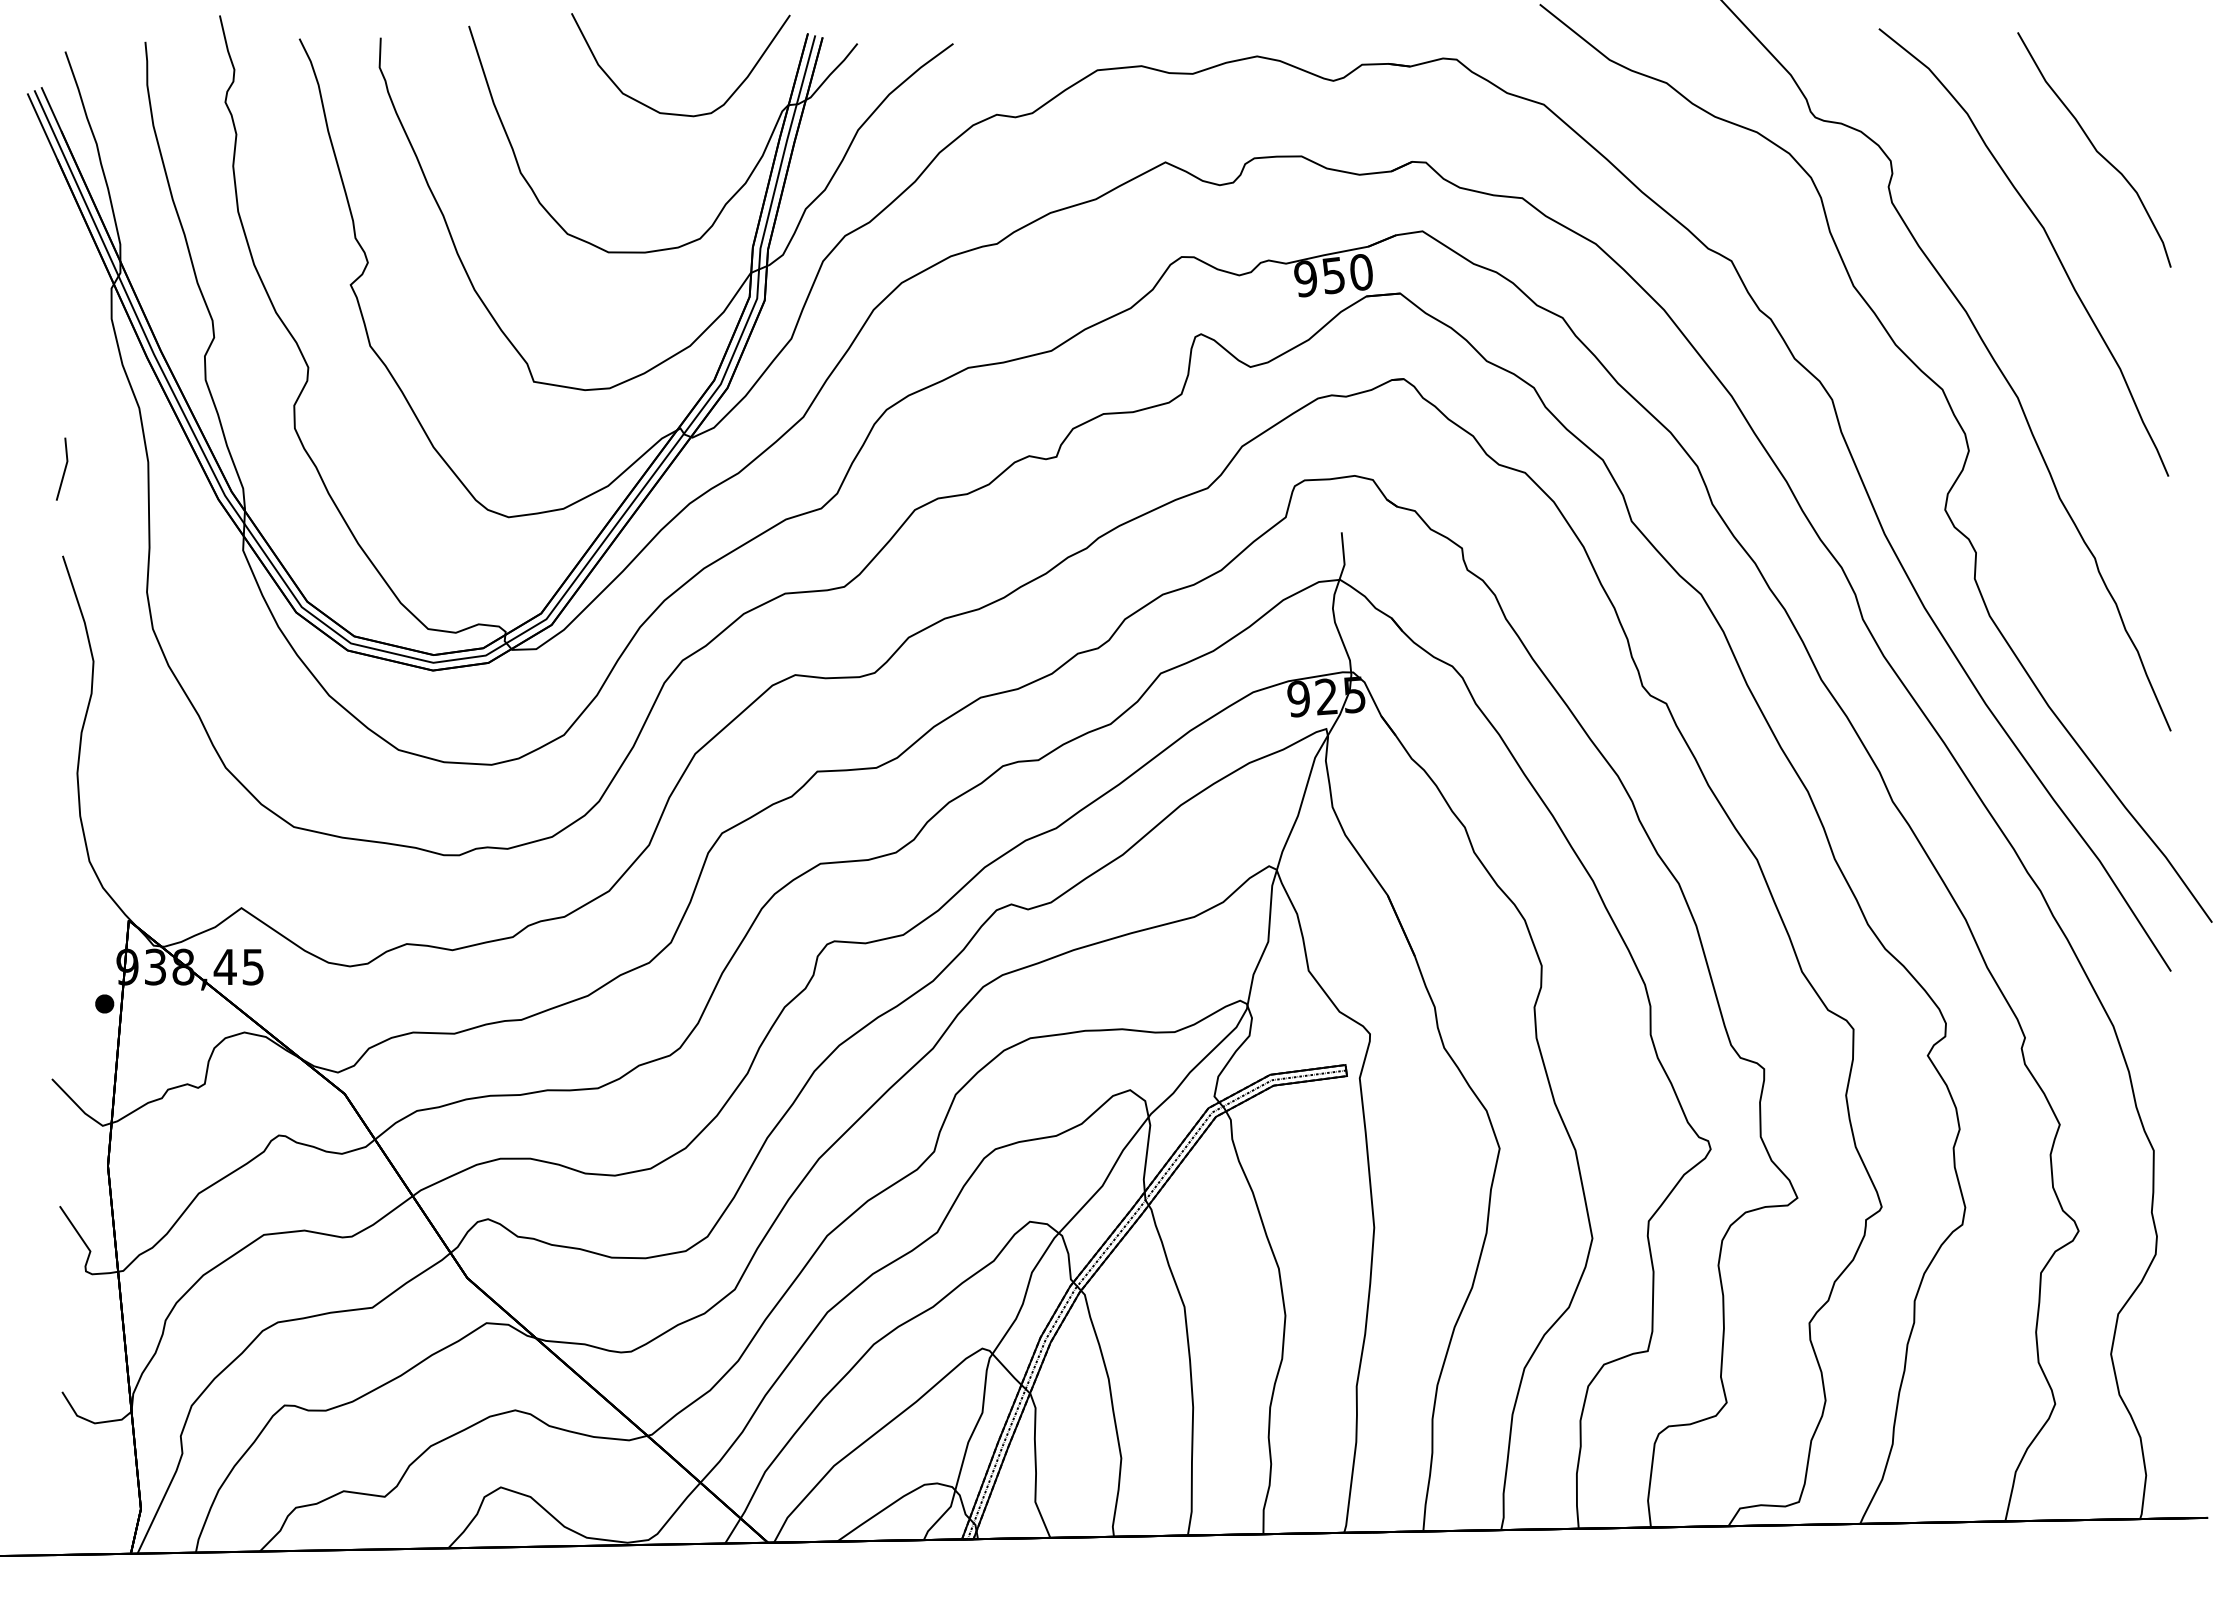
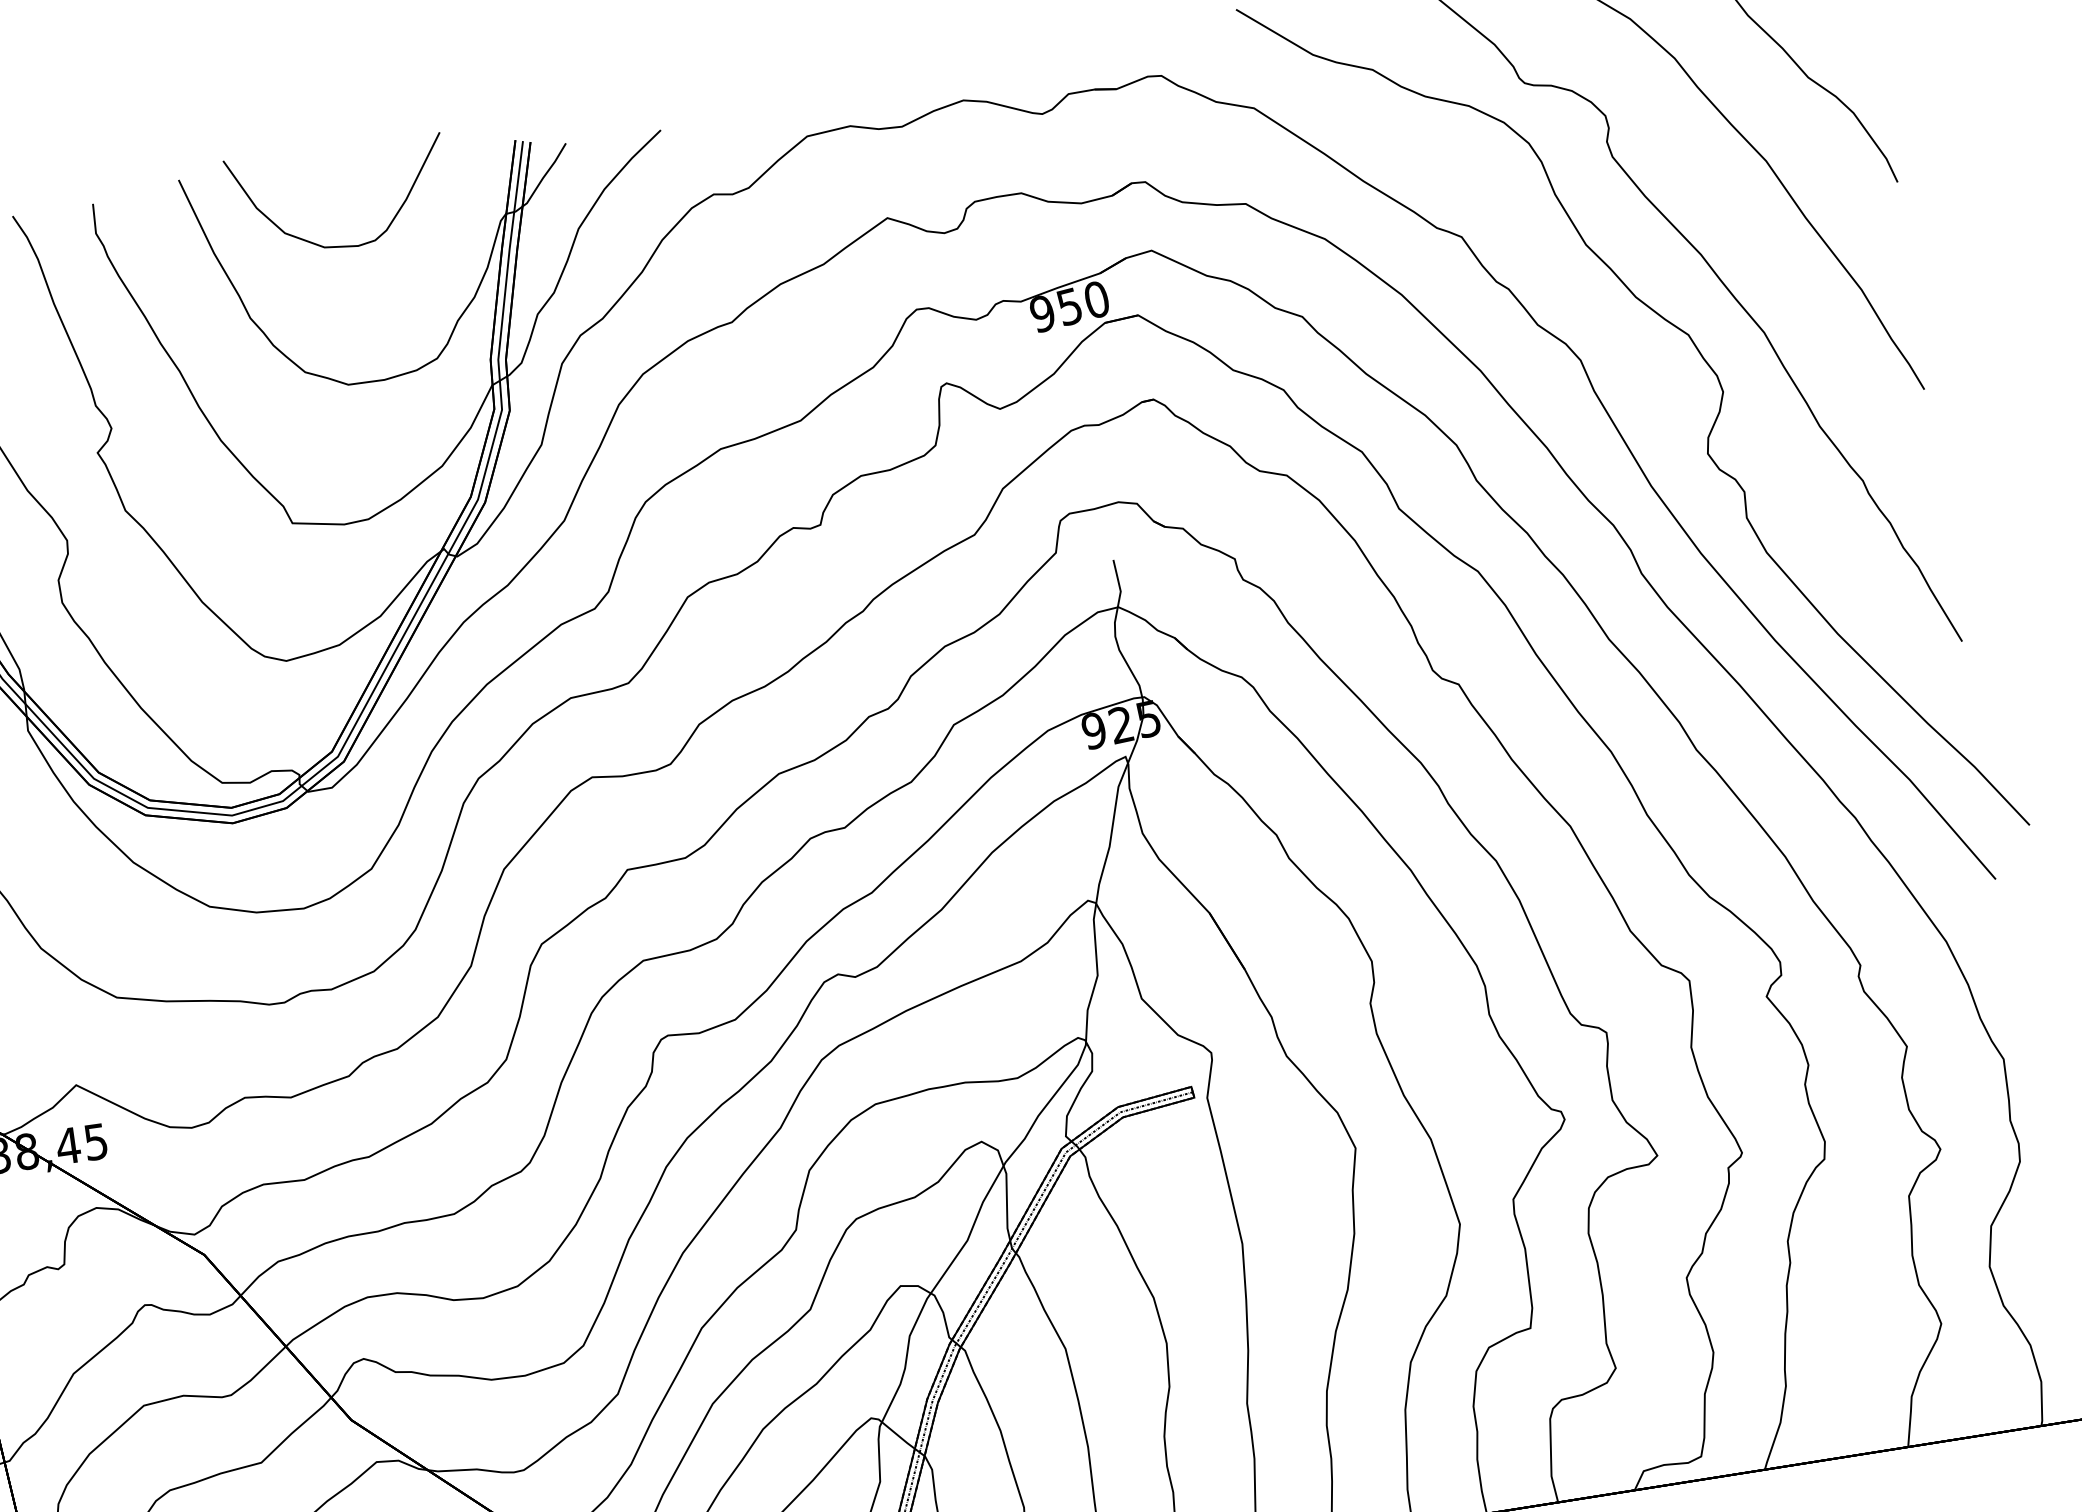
curve: (677, 113) -> (341, 245), moved

